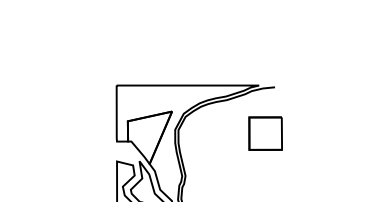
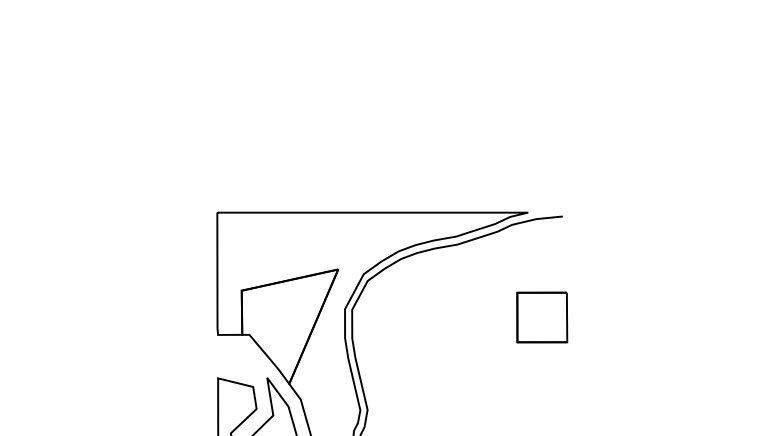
part: (265, 133) -> (541, 317), size x0.7

